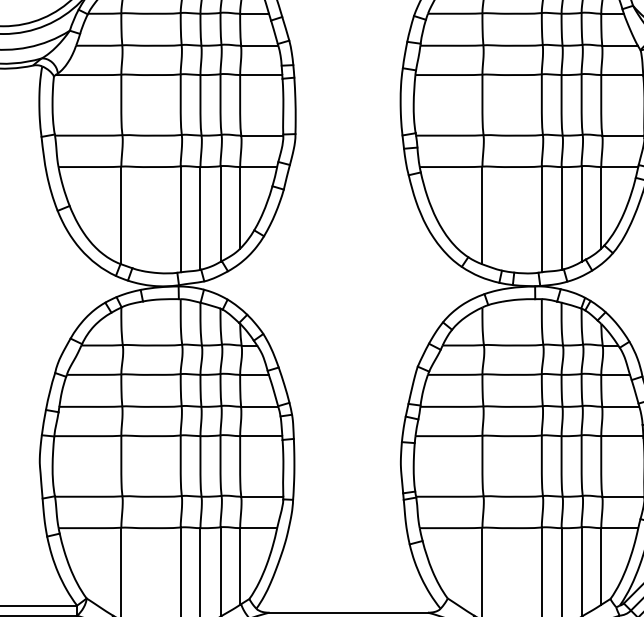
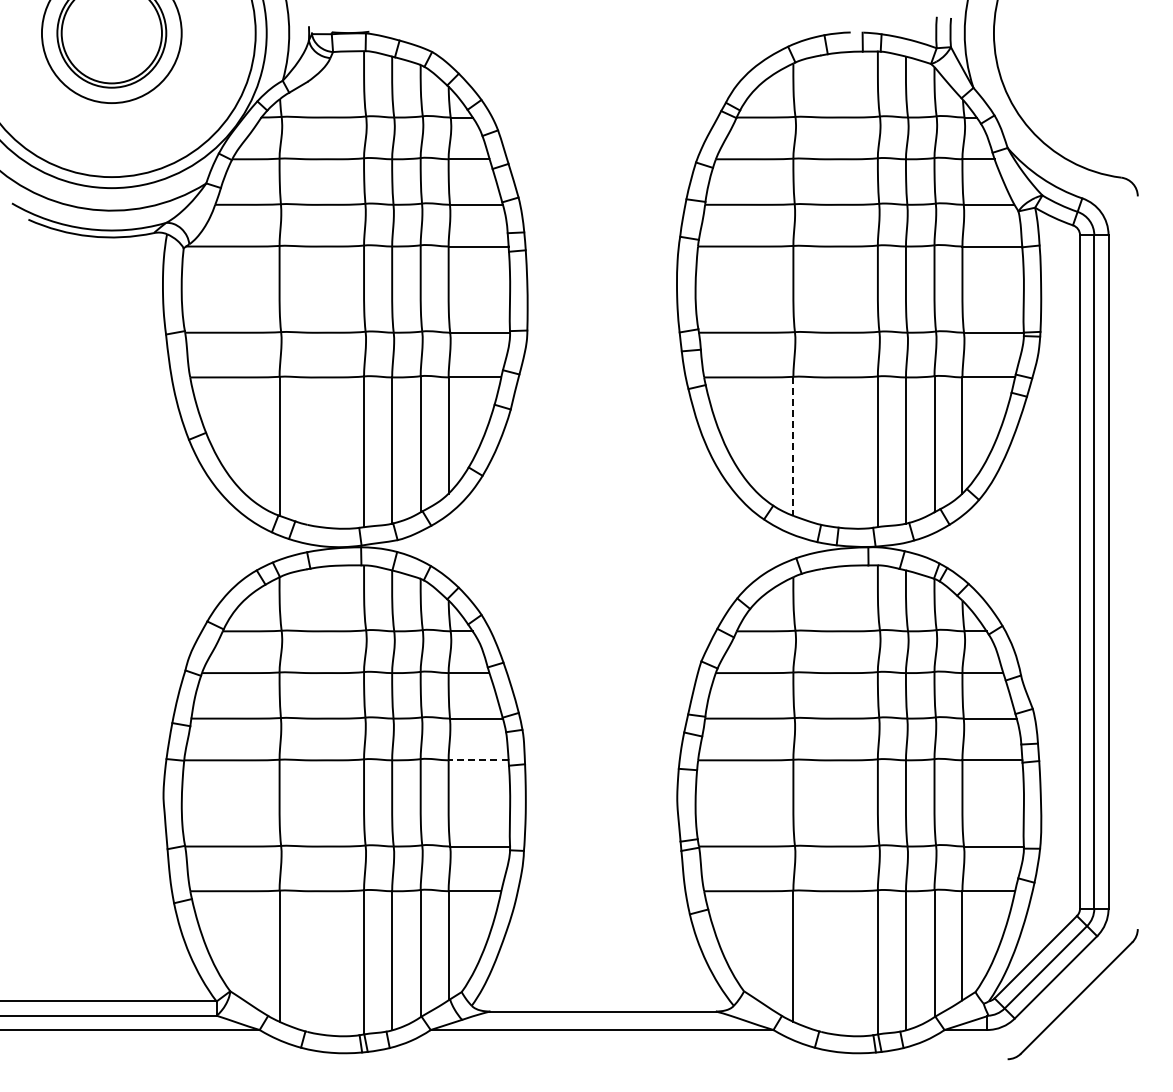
line: (482, 215) -> (793, 446), solid -> dashed
line: (261, 436) -> (478, 760), solid -> dashed

